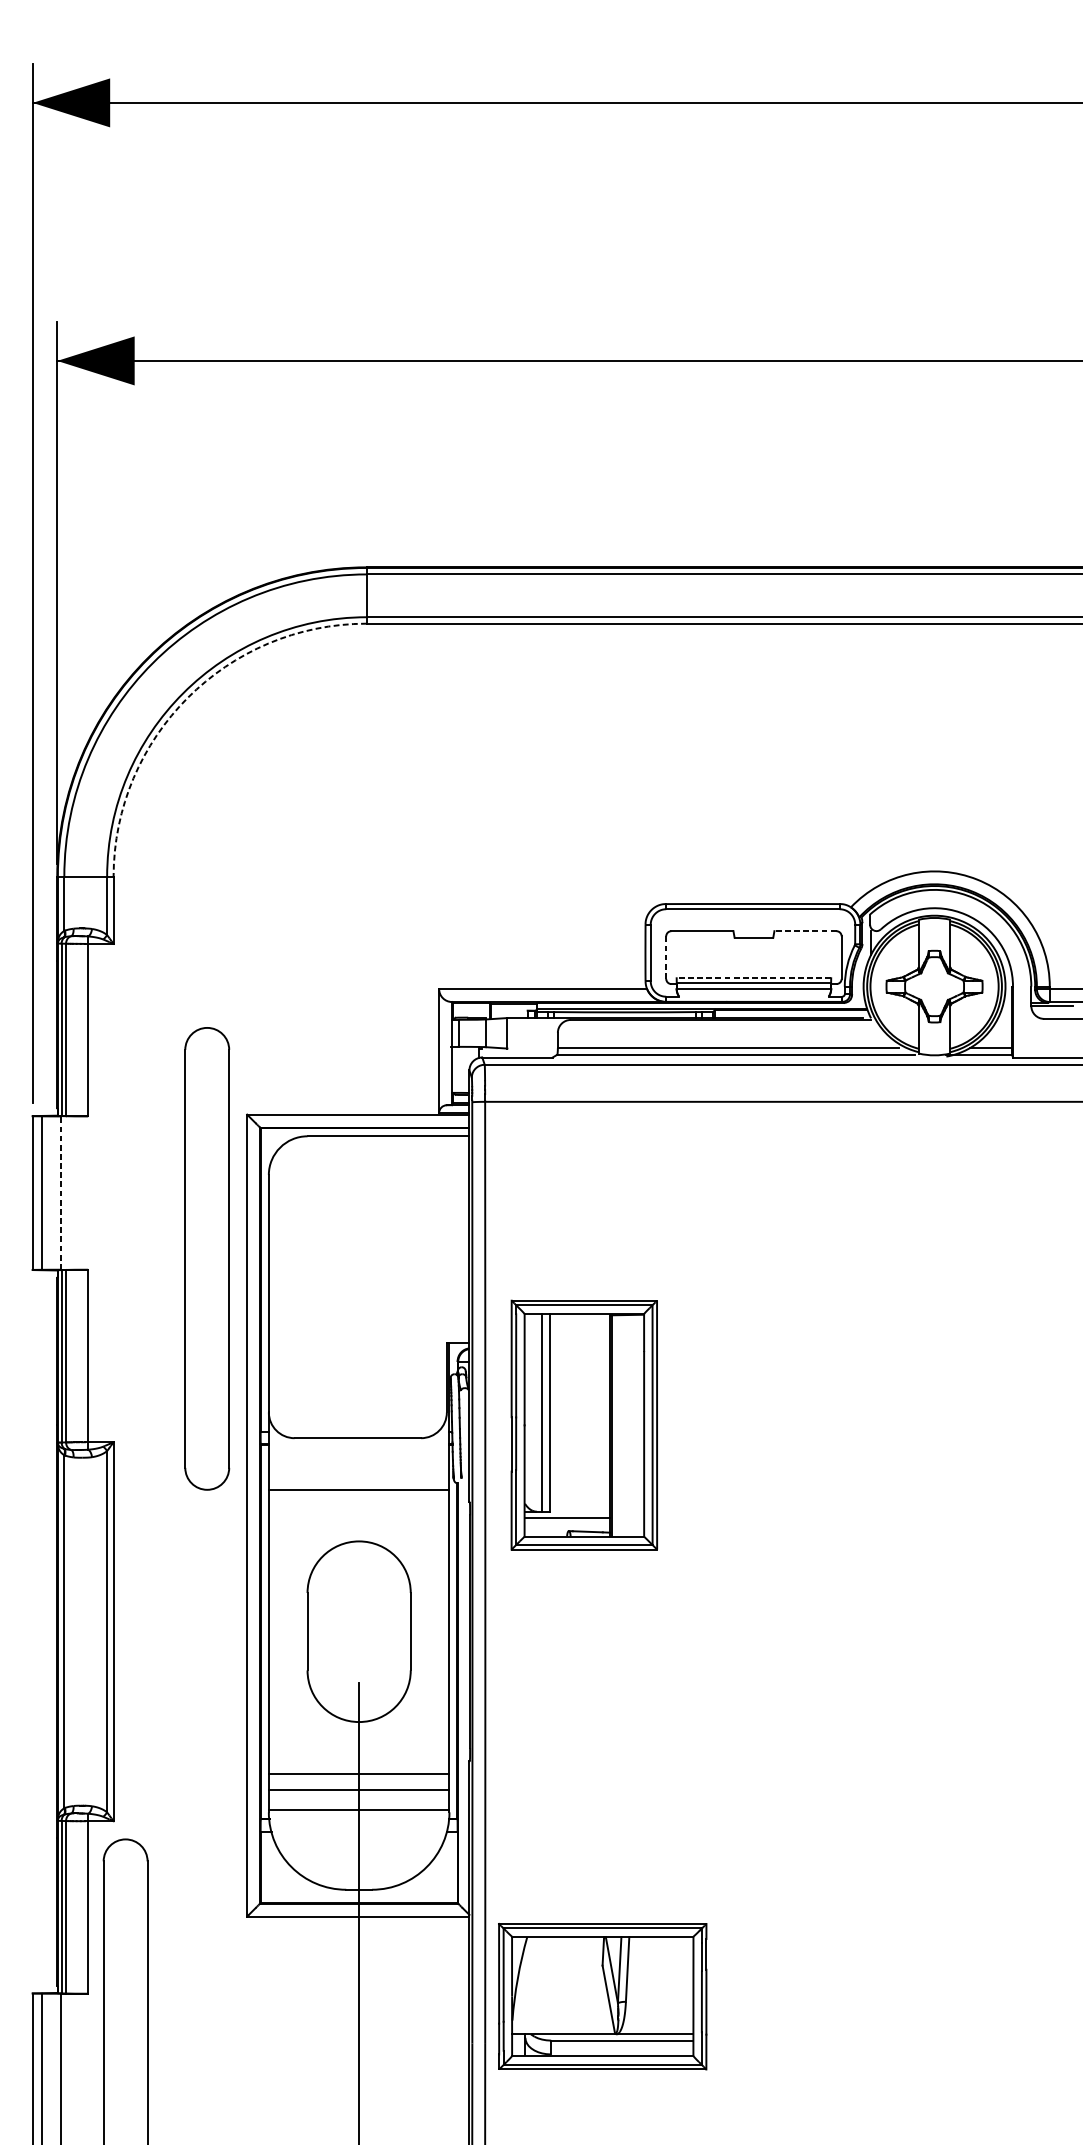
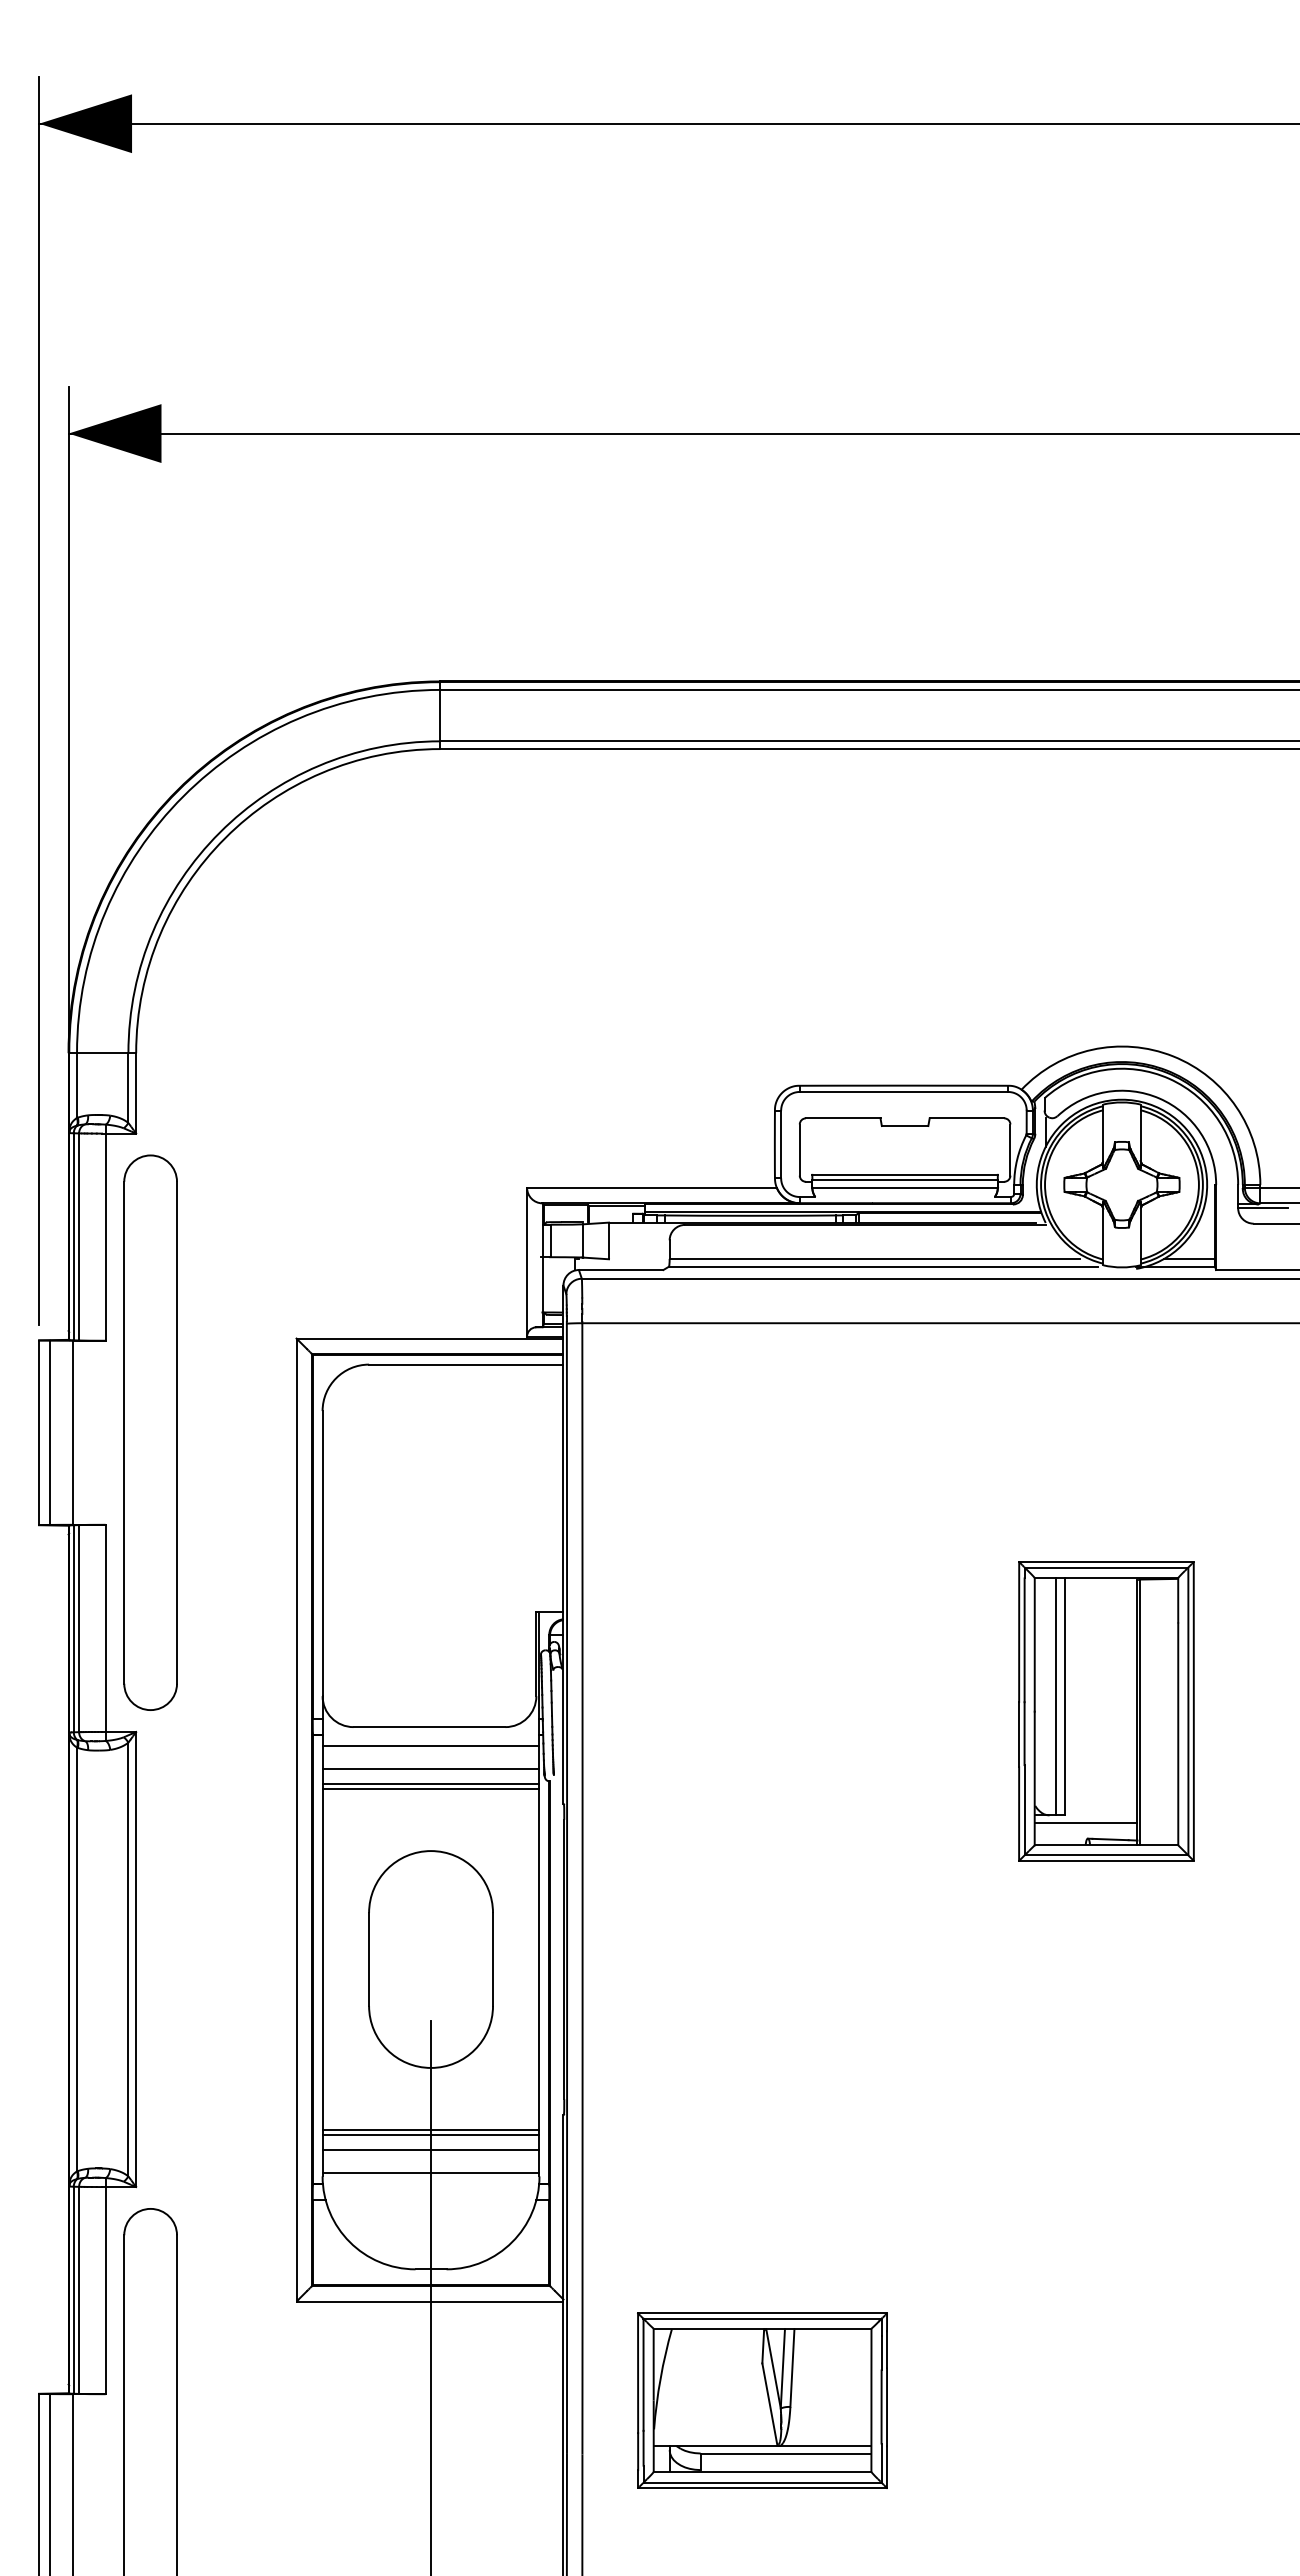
arc: (187, 698) -> (225, 838), dashed -> solid
line: (805, 931) -> (966, 1118), dashed -> solid
line: (666, 957) -> (799, 1150), dashed -> solid
line: (754, 977) -> (905, 1174), dashed -> solid
line: (61, 1192) -> (73, 1432), dashed -> solid
part: (207, 1258) -> (150, 1432), moved
part: (584, 1425) -> (1106, 1711), moved
line: (358, 1453) -> (430, 1745), added
line: (358, 1473) -> (430, 1769), added
line: (358, 1485) -> (430, 1784), added
line: (358, 1777) -> (430, 2134), added
part: (602, 1996) -> (762, 2400), moved

